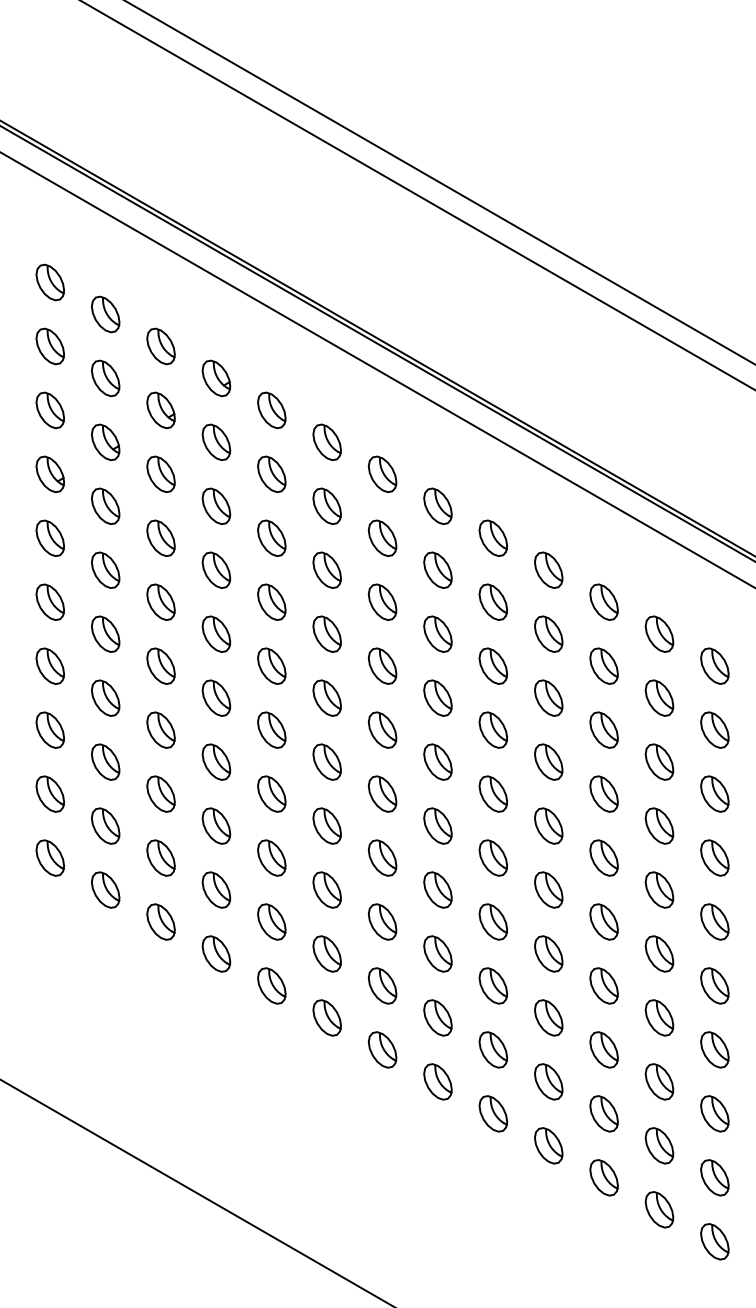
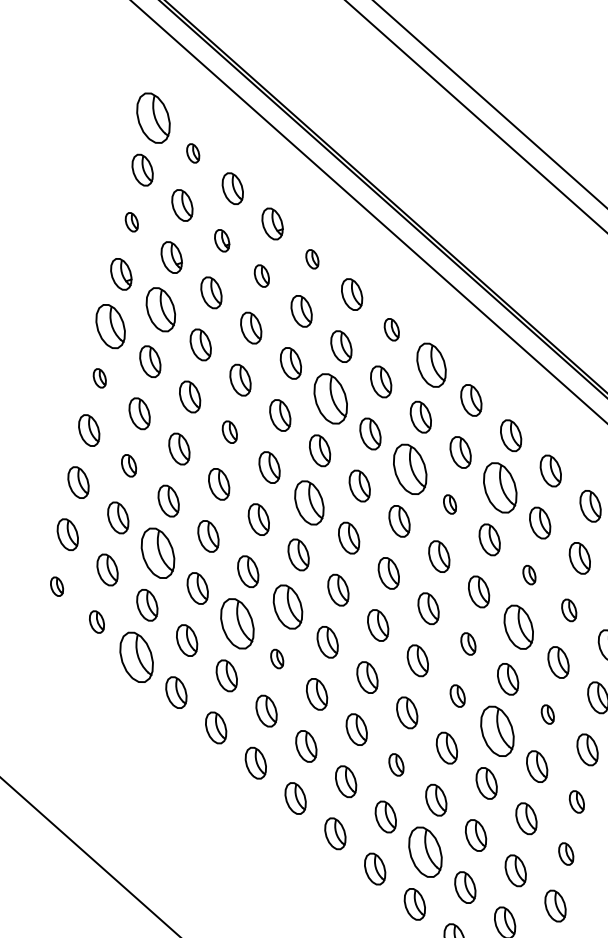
part: (49, 282) -> (152, 117), size x1.6
part: (105, 314) -> (192, 153), size x0.6
part: (49, 410) -> (131, 222), size x0.6
part: (160, 410) -> (221, 240), size x0.7
part: (271, 410) -> (312, 259), size x0.6
part: (216, 442) -> (261, 276), size x0.7
part: (382, 473) -> (391, 329), size x0.7
part: (105, 505) -> (161, 308), size x1.4
part: (437, 505) -> (431, 364), size x1.4
part: (49, 537) -> (110, 325), size x1.4
part: (326, 569) -> (330, 397), size x1.6
part: (49, 601) -> (99, 377), size x0.6
part: (216, 633) -> (230, 431), size x0.7
part: (437, 633) -> (409, 468), size x1.6
part: (548, 633) -> (500, 487), size x1.6
part: (493, 665) -> (450, 504), size x0.6
part: (105, 697) -> (128, 465), size x0.7
part: (326, 697) -> (308, 502), size x1.4
part: (603, 729) -> (529, 574), size x0.6
part: (659, 761) -> (569, 609), size x0.7
part: (160, 793) -> (157, 552), size x1.6
part: (603, 793) -> (518, 626), size x1.4
part: (326, 825) -> (287, 606), size x1.4
part: (548, 825) -> (468, 643), size x0.7
part: (49, 857) -> (56, 586), size x0.6
part: (271, 857) -> (237, 623), size x1.6
part: (105, 889) -> (96, 621), size x0.7
part: (326, 889) -> (276, 658), size x0.6
part: (548, 889) -> (457, 695), size x0.7
part: (659, 889) -> (547, 714), size x0.6
part: (160, 921) -> (136, 656), size x1.6
part: (603, 921) -> (496, 730), size x1.6
part: (492, 985) -> (395, 764), size x0.7
part: (714, 985) -> (576, 801), size x0.7
part: (714, 1049) -> (565, 853), size x0.7
part: (548, 1081) -> (425, 851), size x1.6

